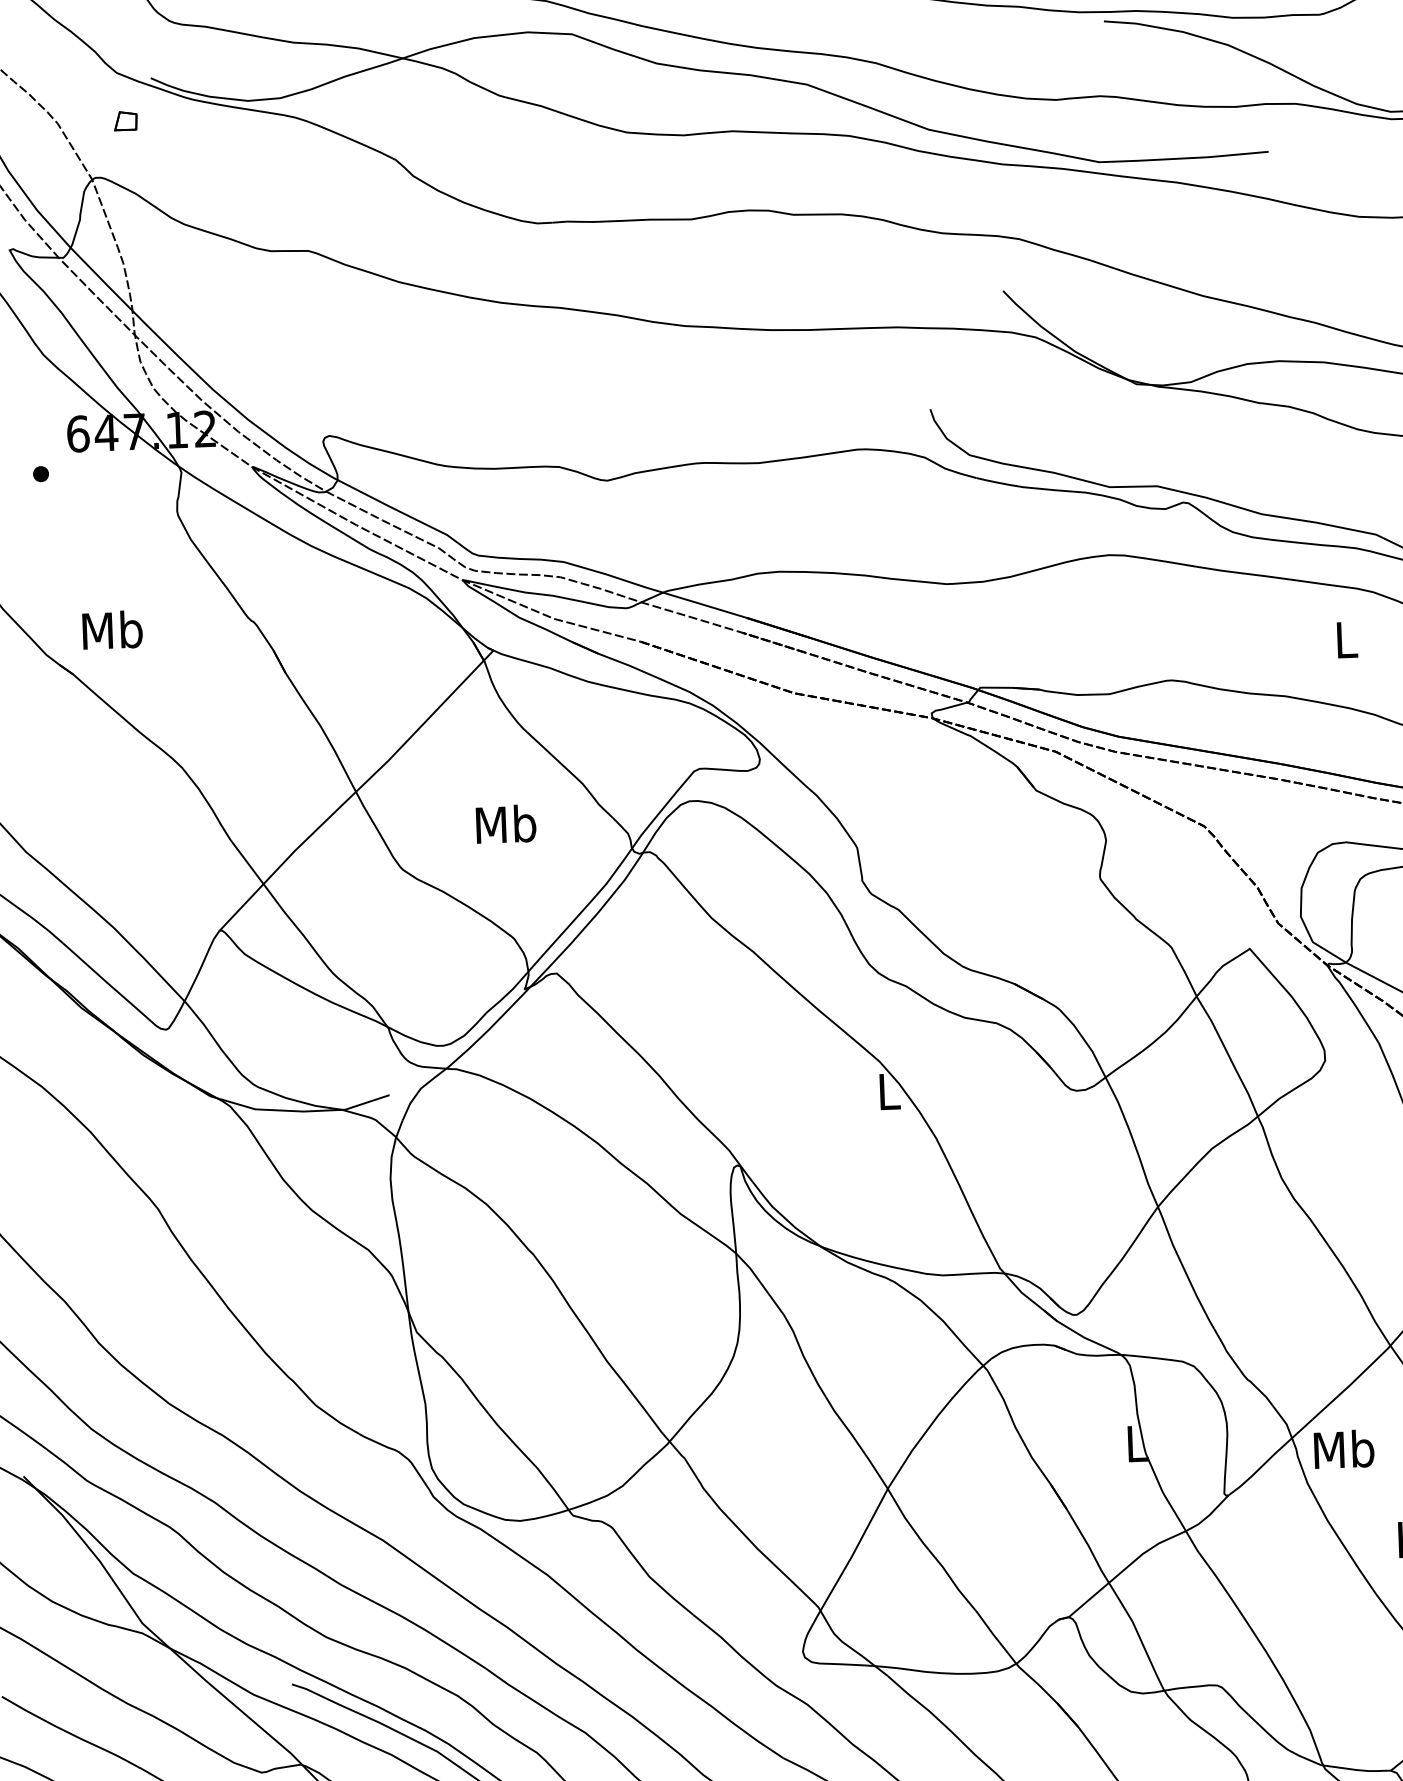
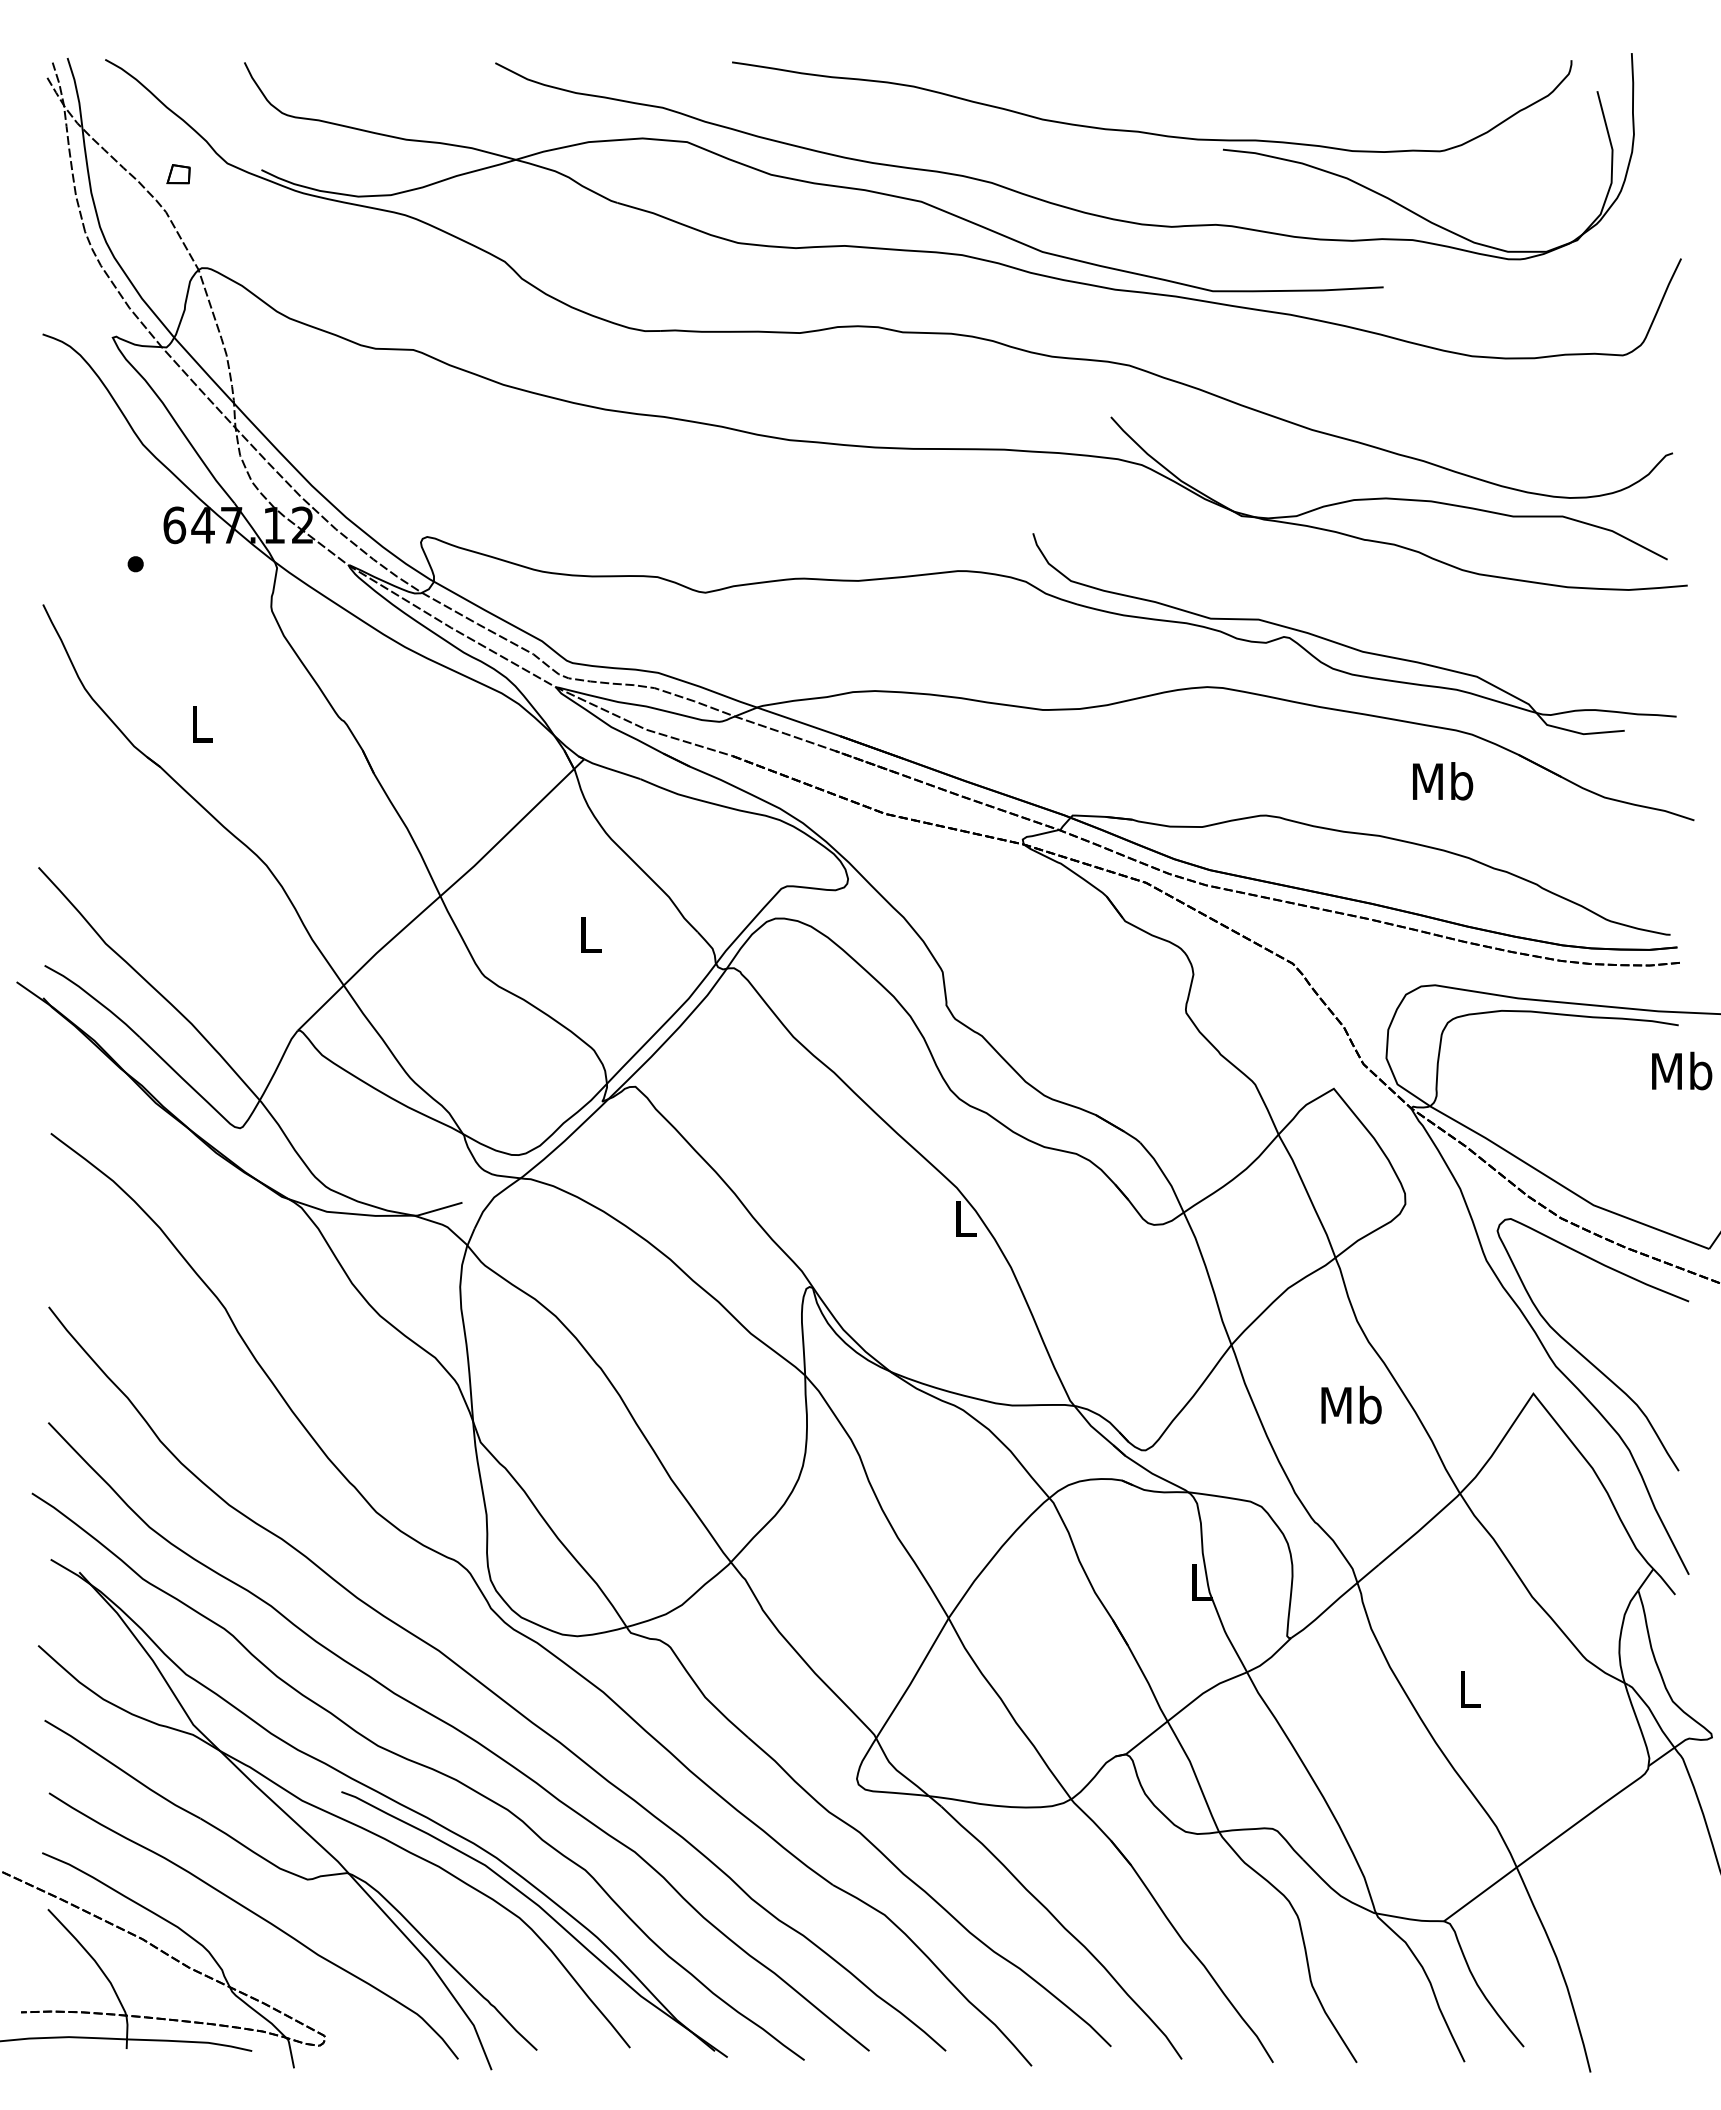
part: (125, 121) -> (178, 174), moved
text: (112, 629) -> (201, 723), Mb -> L
text: (1346, 639) -> (1443, 781), L -> Mb
text: (506, 824) -> (590, 934), Mb -> L
text: (1344, 1448) -> (1351, 1404), moved

